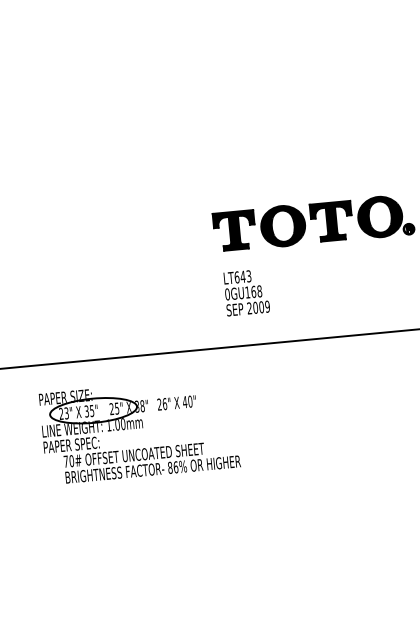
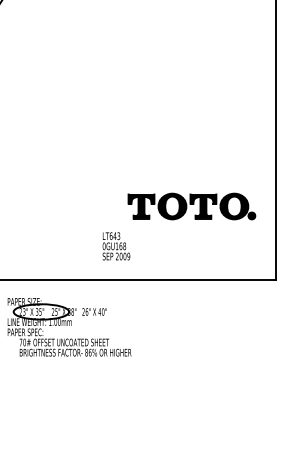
text: (246, 292) -> (116, 246), moved

